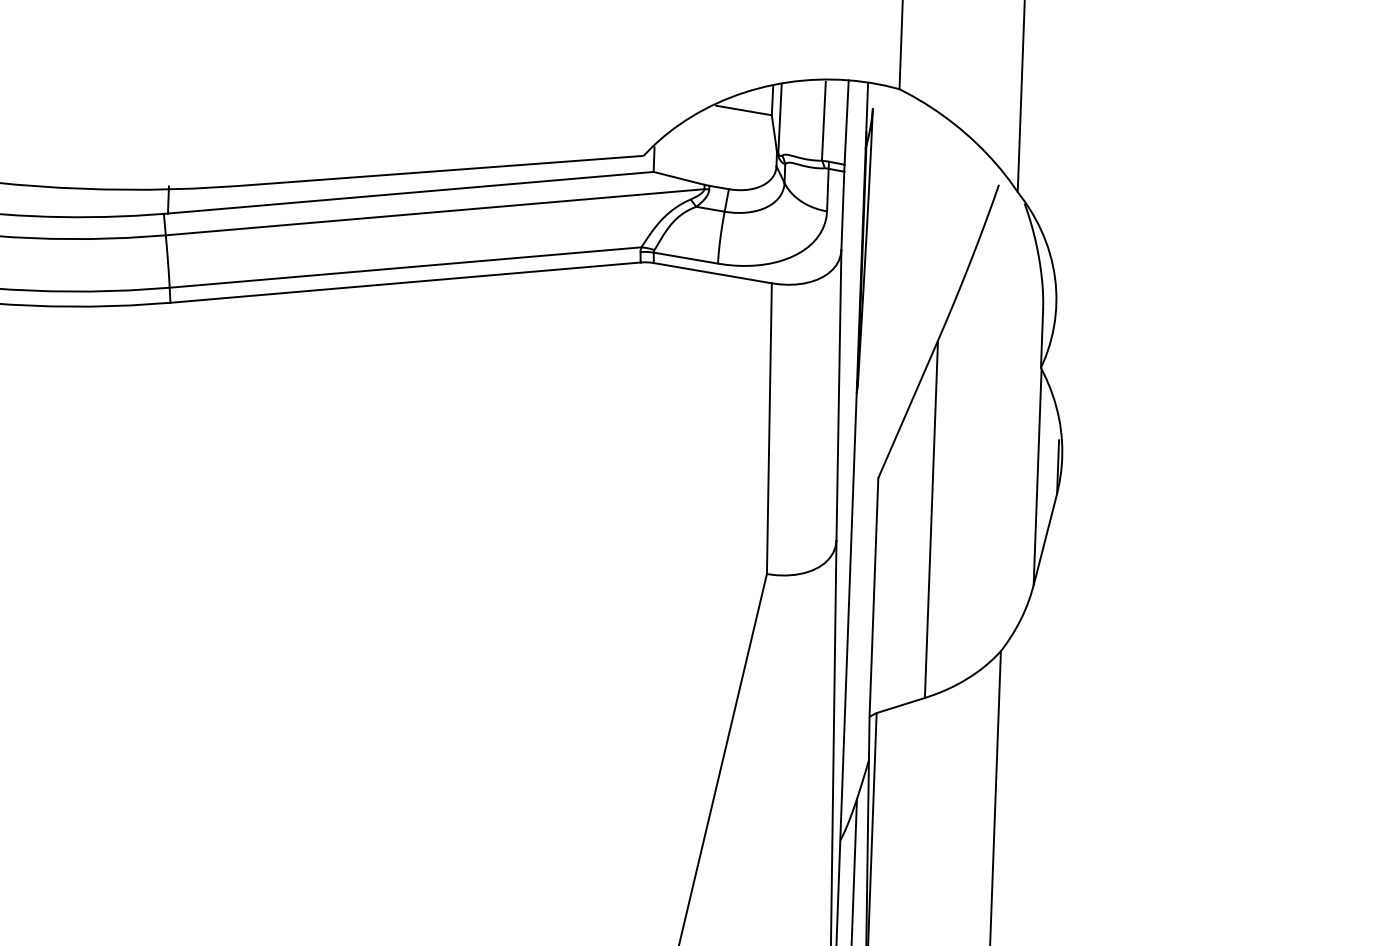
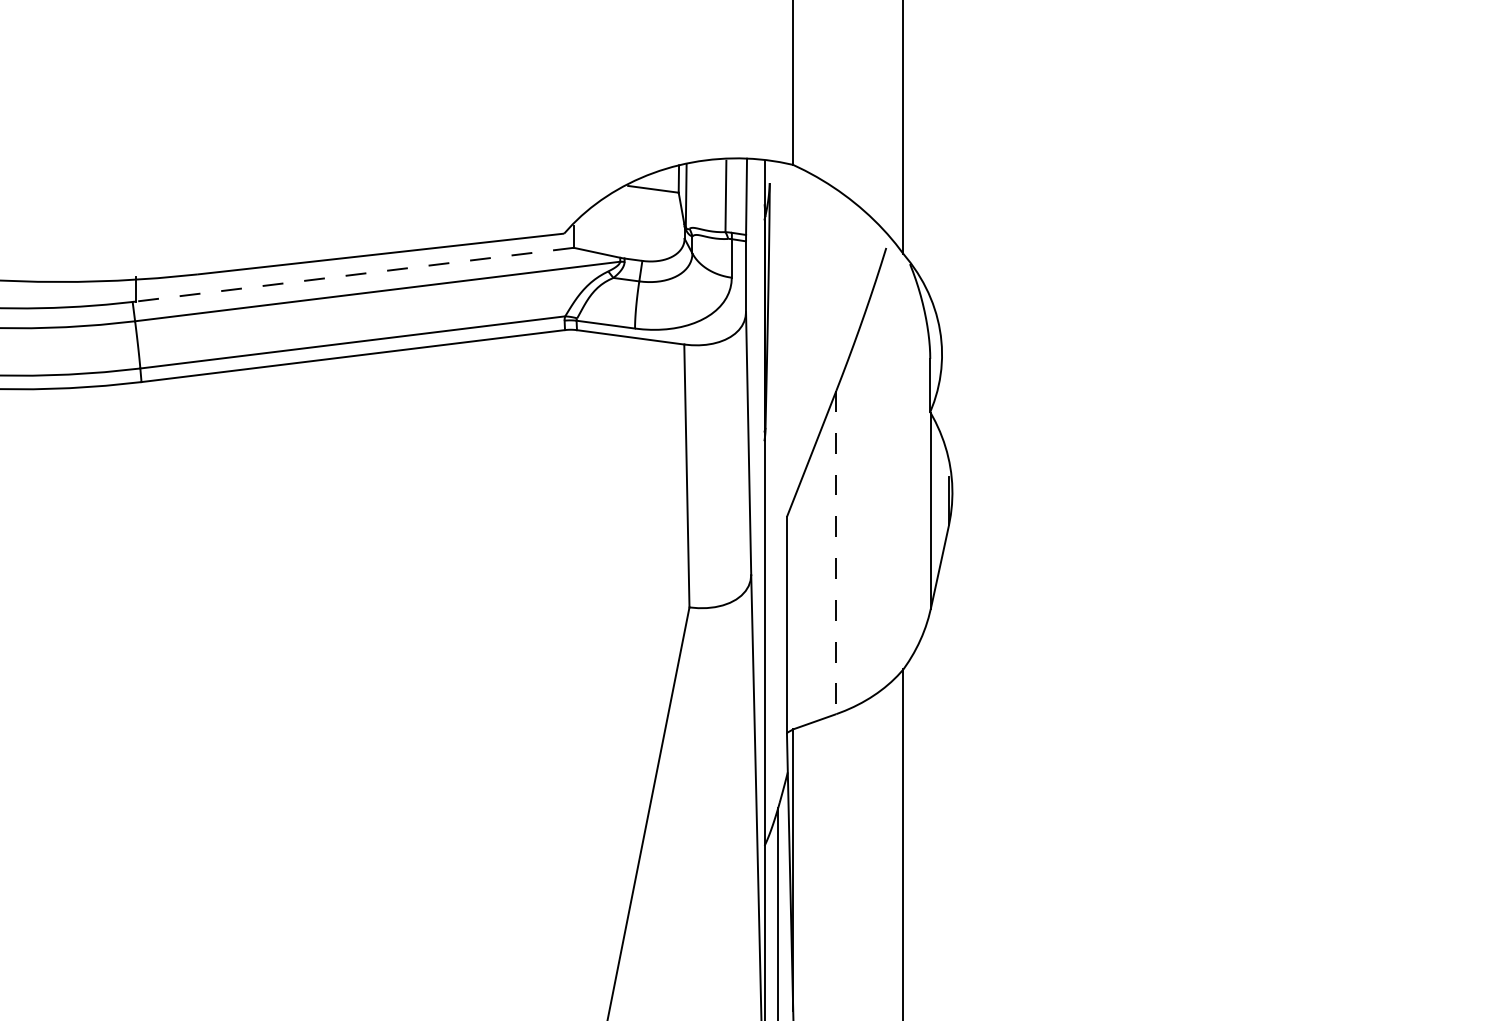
line: (410, 192) -> (354, 274), solid -> dashed
line: (931, 519) -> (836, 552), solid -> dashed

